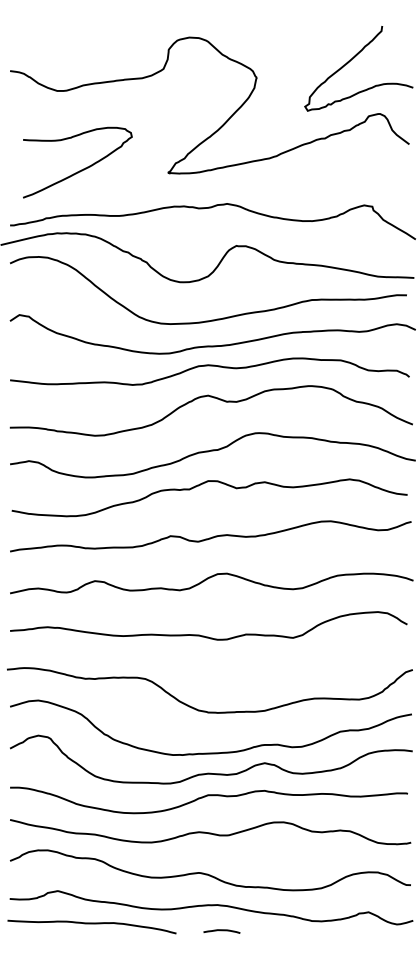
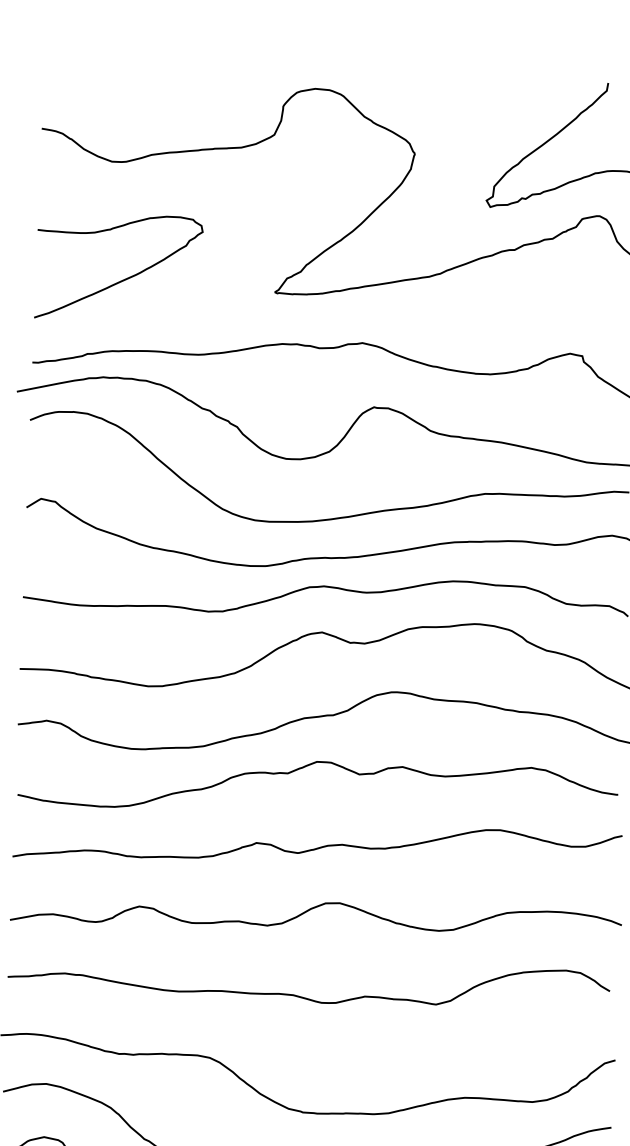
curve: (81, 169) -> (124, 278), moved

